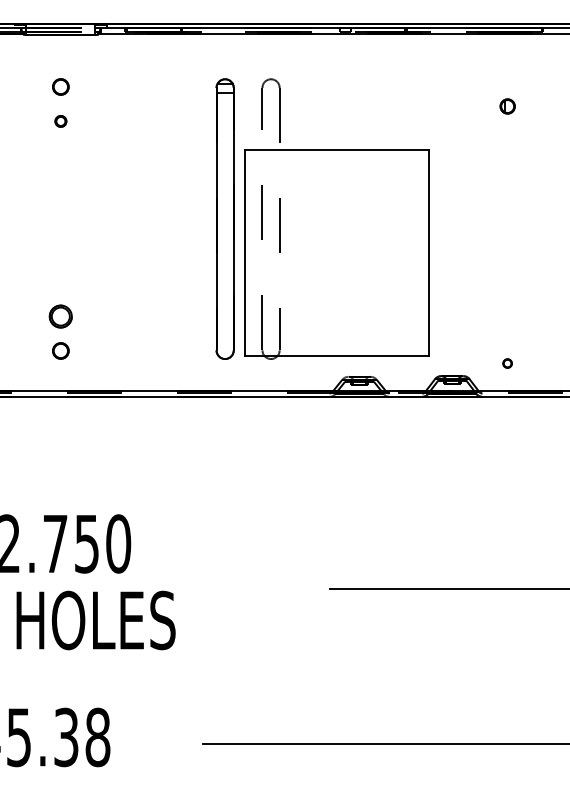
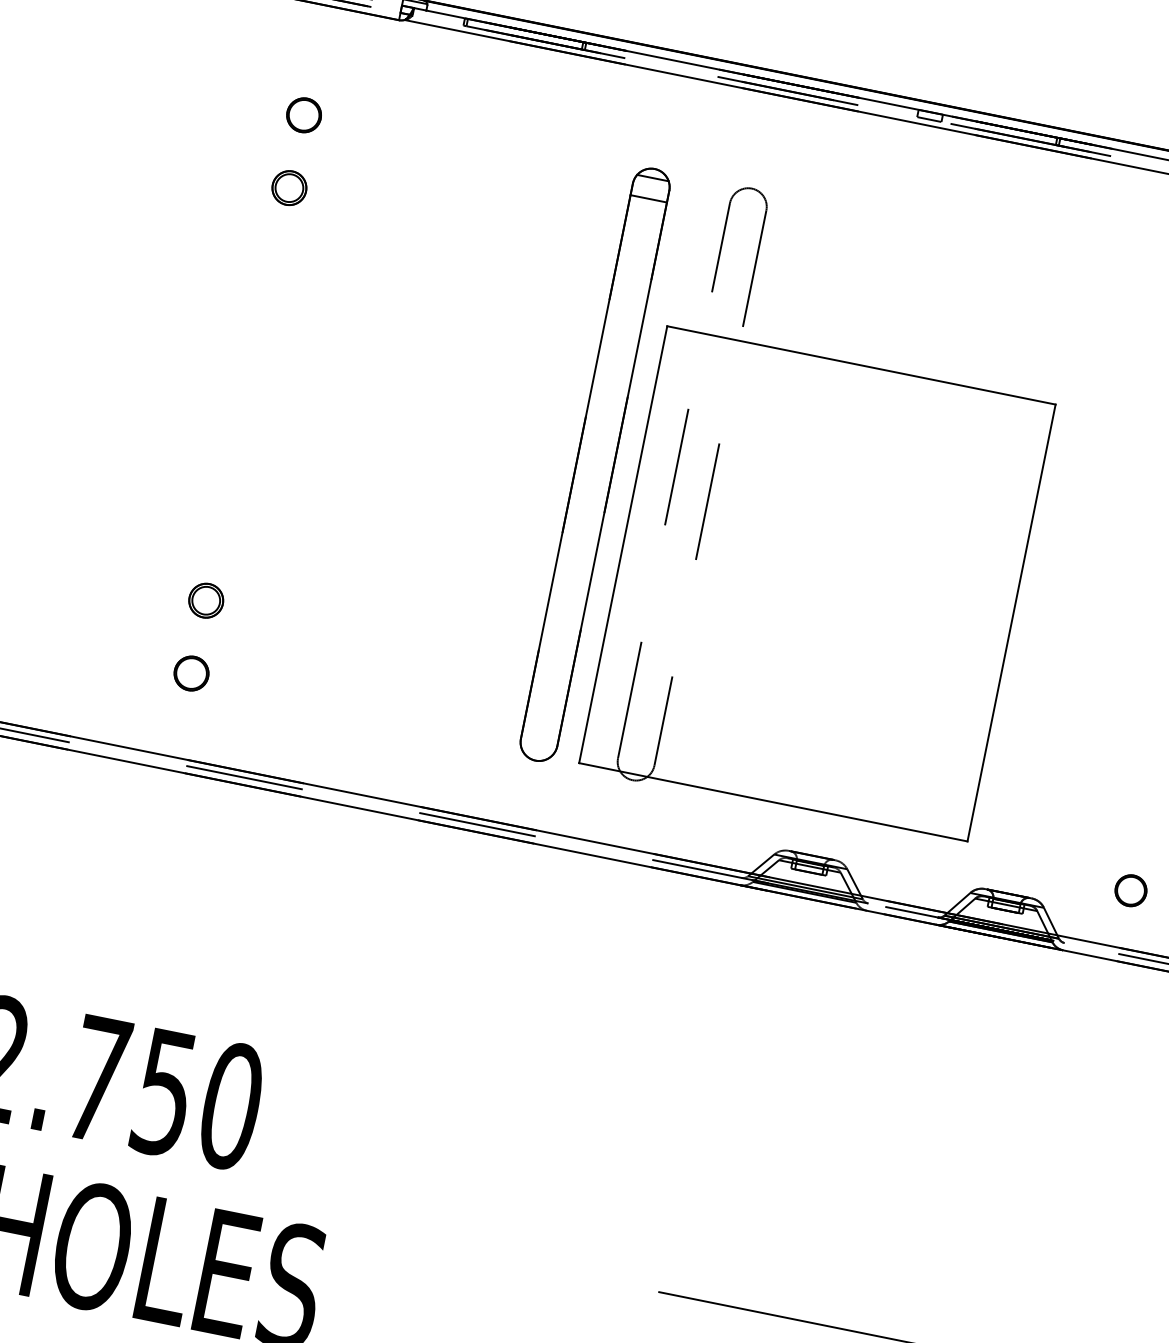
part: (60, 121) -> (288, 188), size x1.43
part: (60, 316) -> (205, 600), size x0.71
circle: (507, 363) -> (1130, 890), size x1.67

